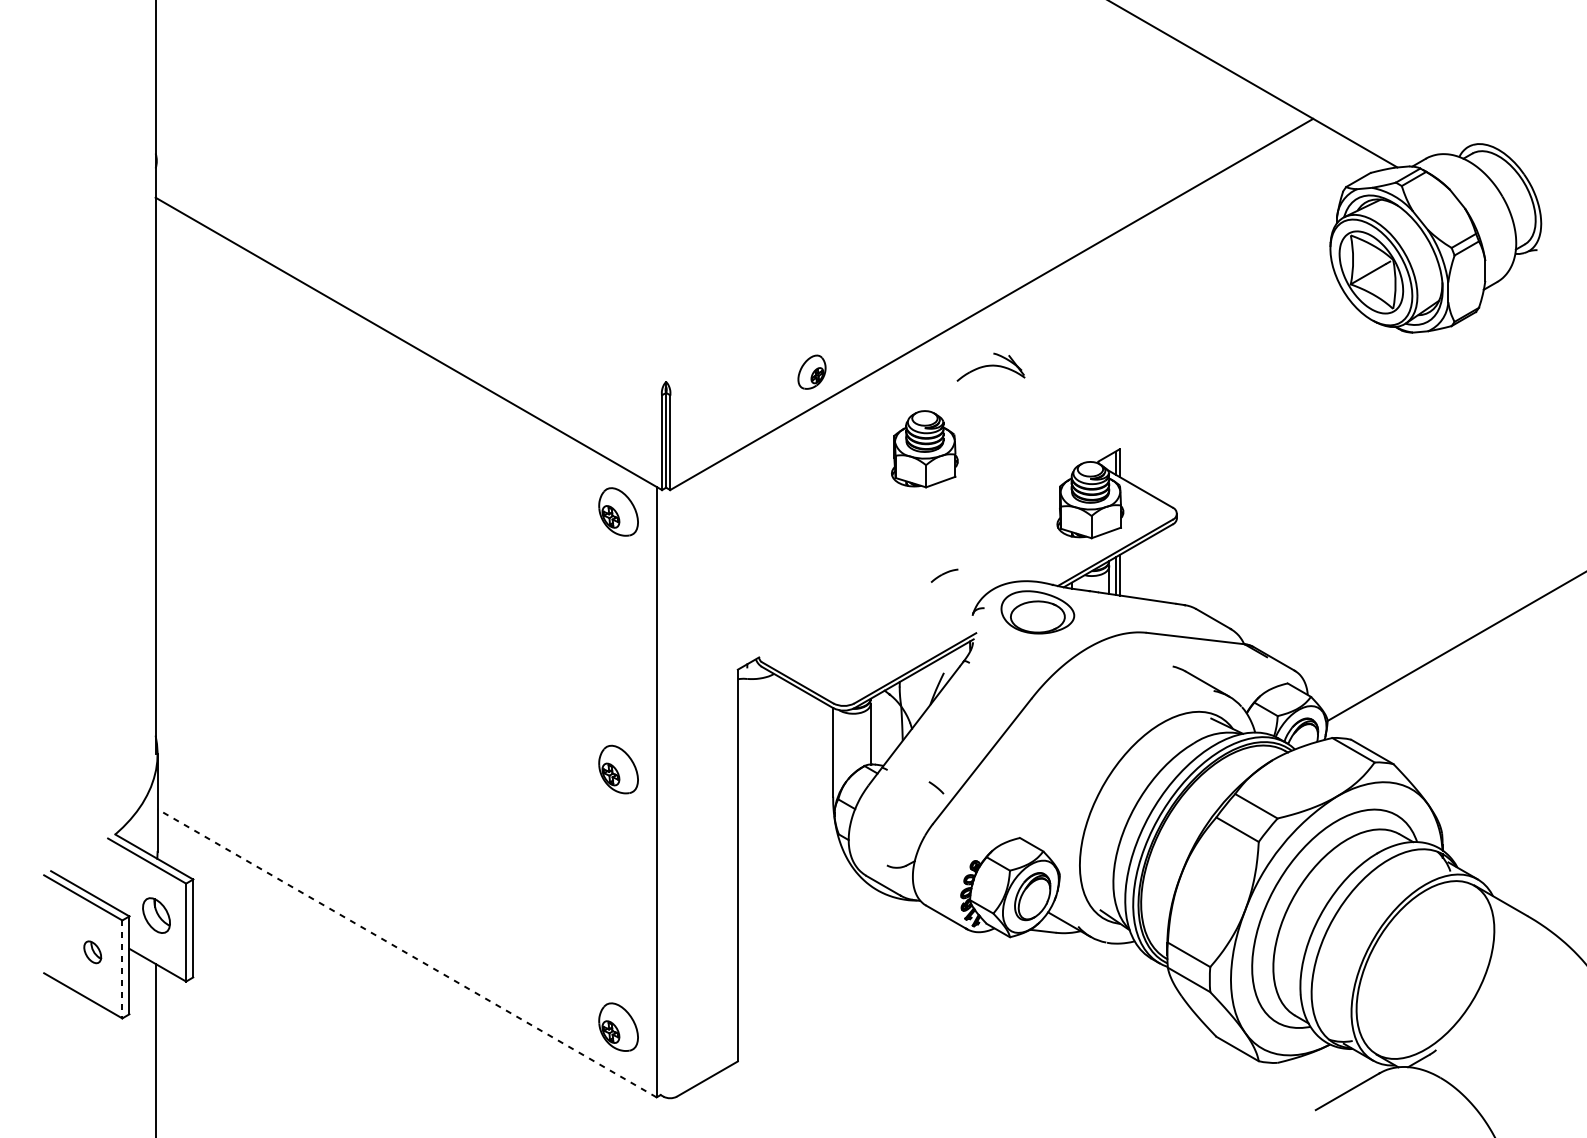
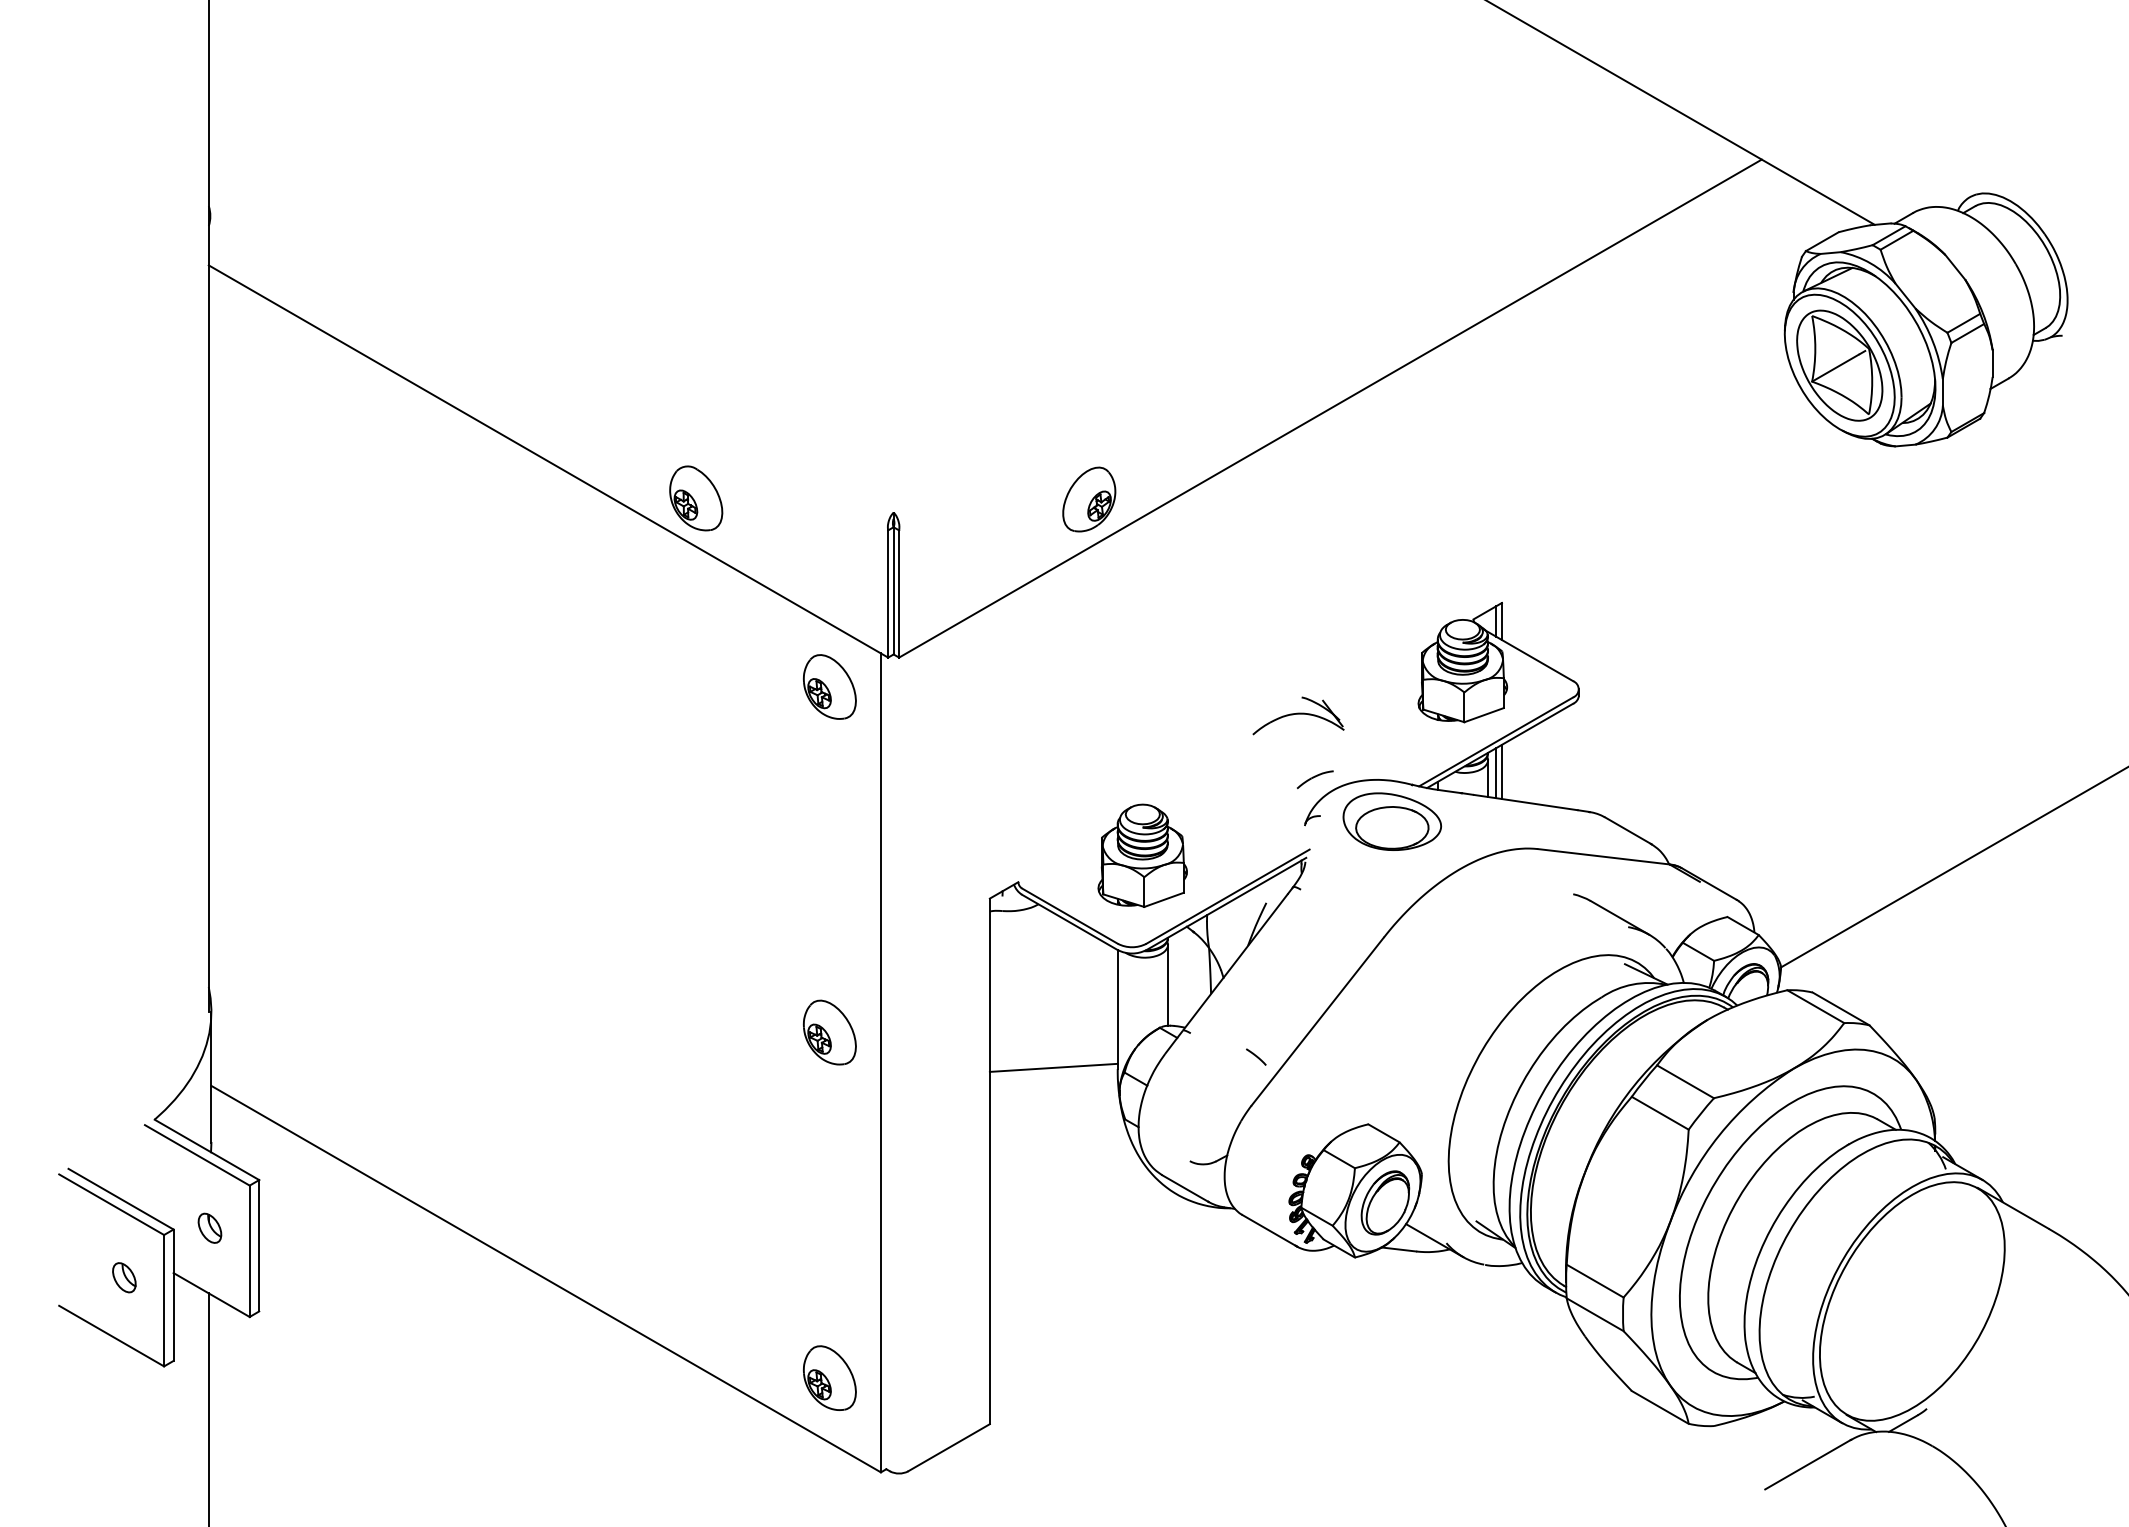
part: (991, 366) -> (1298, 715), moved
part: (519, 371) -> (696, 498), added
part: (812, 372) -> (1089, 499), size x1.43
part: (924, 448) -> (1142, 855), moved
part: (944, 575) -> (1315, 779), moved
line: (785, 795) -> (1053, 1067), added
part: (156, 914) -> (209, 1227), size x0.62
line: (407, 953) -> (546, 1279), dashed -> solid
line: (122, 969) -> (164, 1300), dashed -> solid

